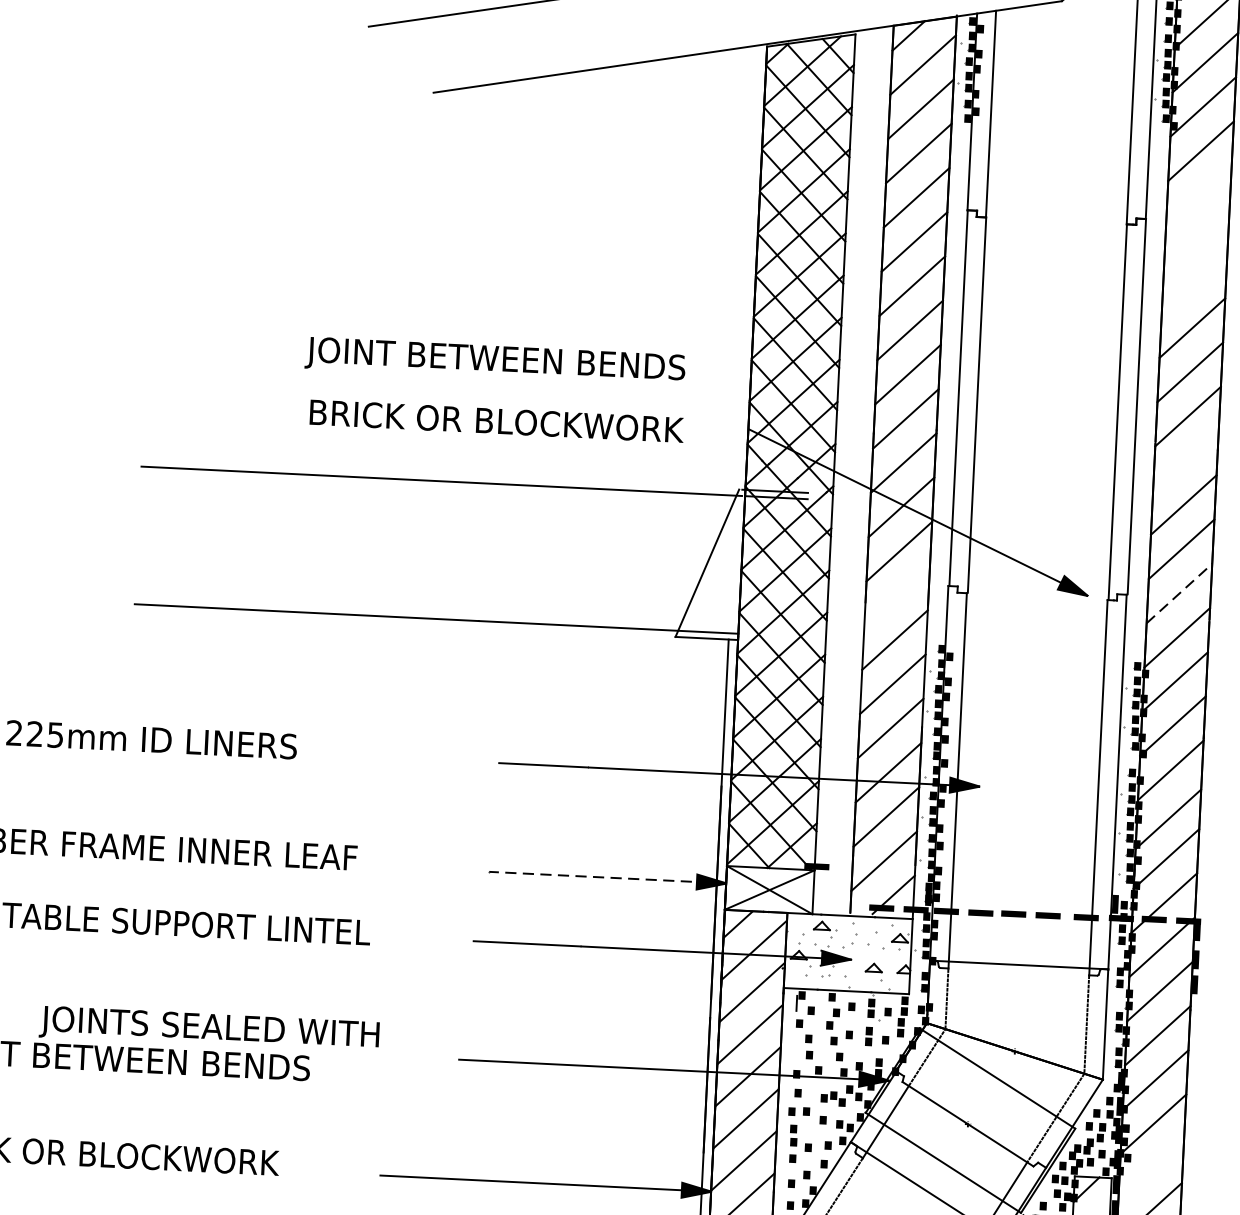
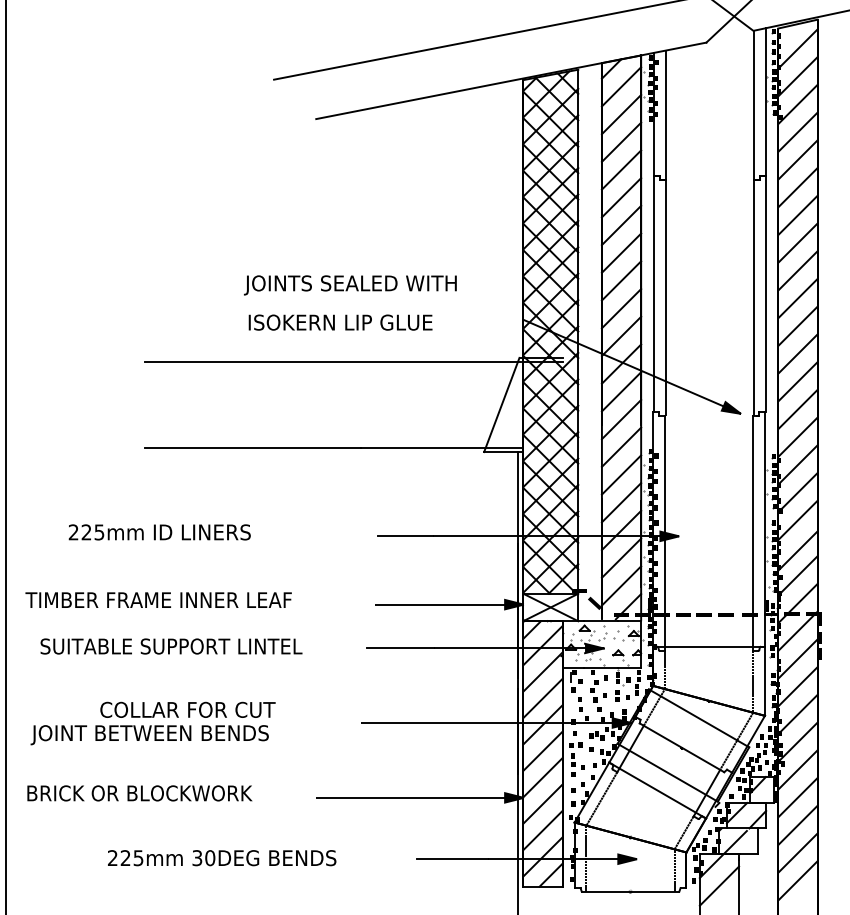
line: (1198, 194) -> (797, 159), added
line: (1195, 239) -> (797, 187), added
line: (1193, 284) -> (797, 215), added
text: (540, 360) -> (391, 283), JOINT BETWEEN BENDS -> JOINTS SEALED WITH
text: (497, 421) -> (366, 322), BRICK OR BLOCKWORK -> ISOKERN LIP GLUE
line: (1185, 459) -> (797, 325), added
line: (1178, 593) -> (797, 409), dashed -> solid
line: (897, 595) -> (621, 419), added
line: (606, 877) -> (448, 604), dashed -> solid
fill: (839, 887) -> (594, 603), added
text: (209, 1029) -> (204, 711), JOINTS SEALED WITH -> COLLAR FOR CUT
line: (1150, 1167) -> (797, 769), added

